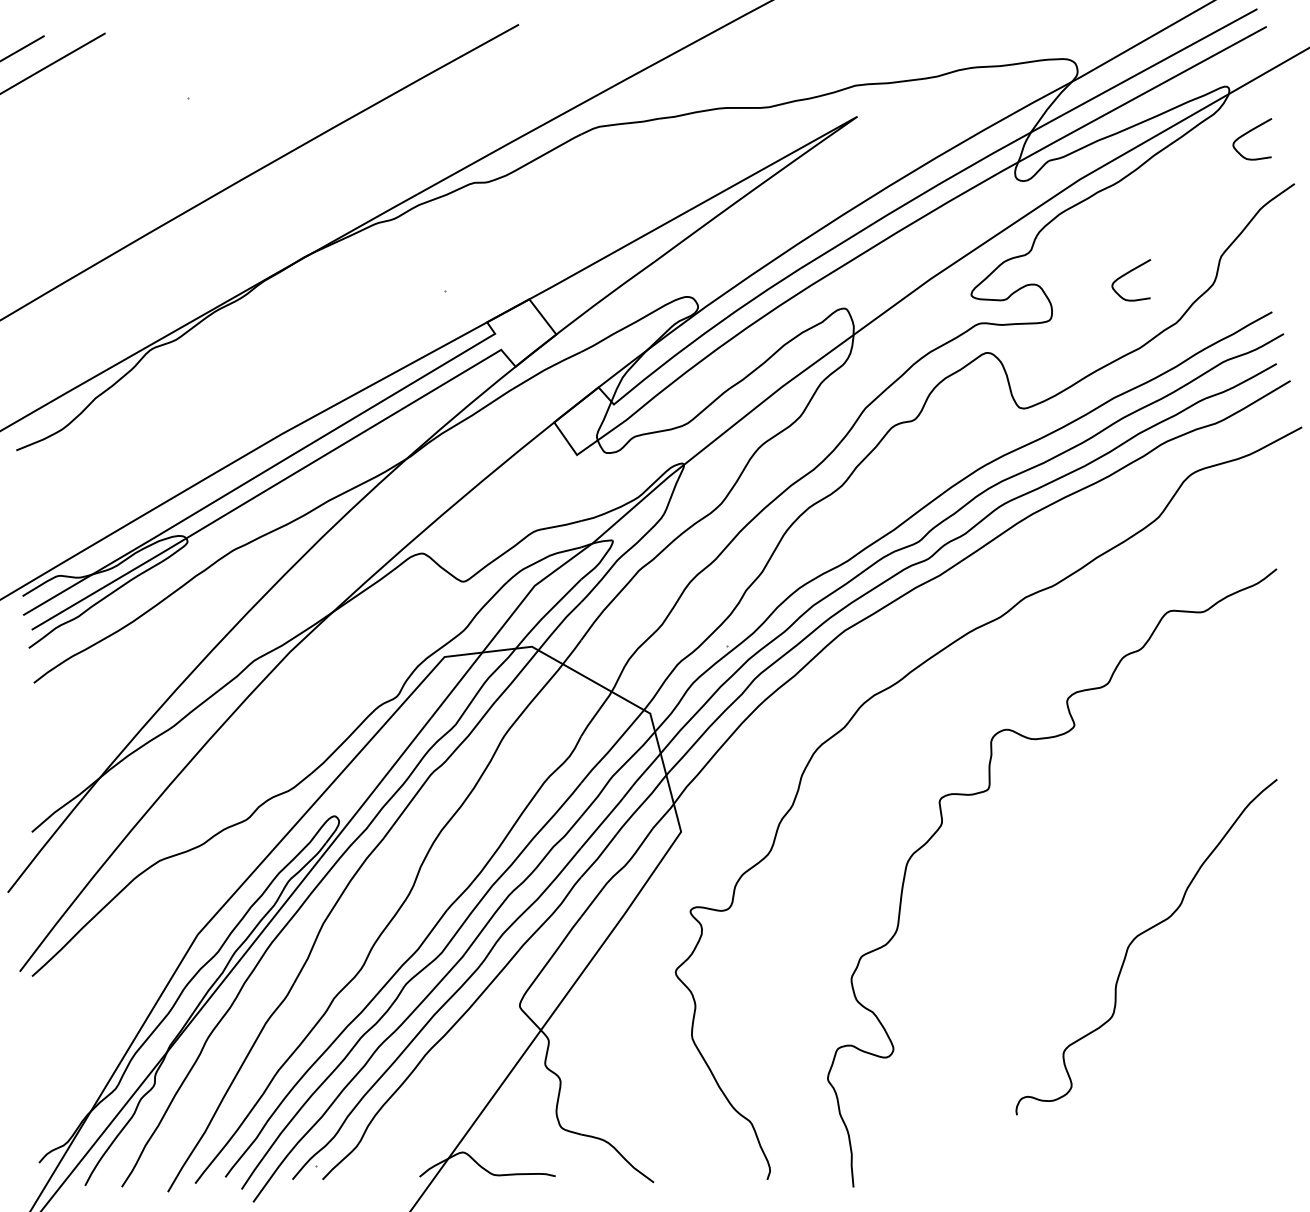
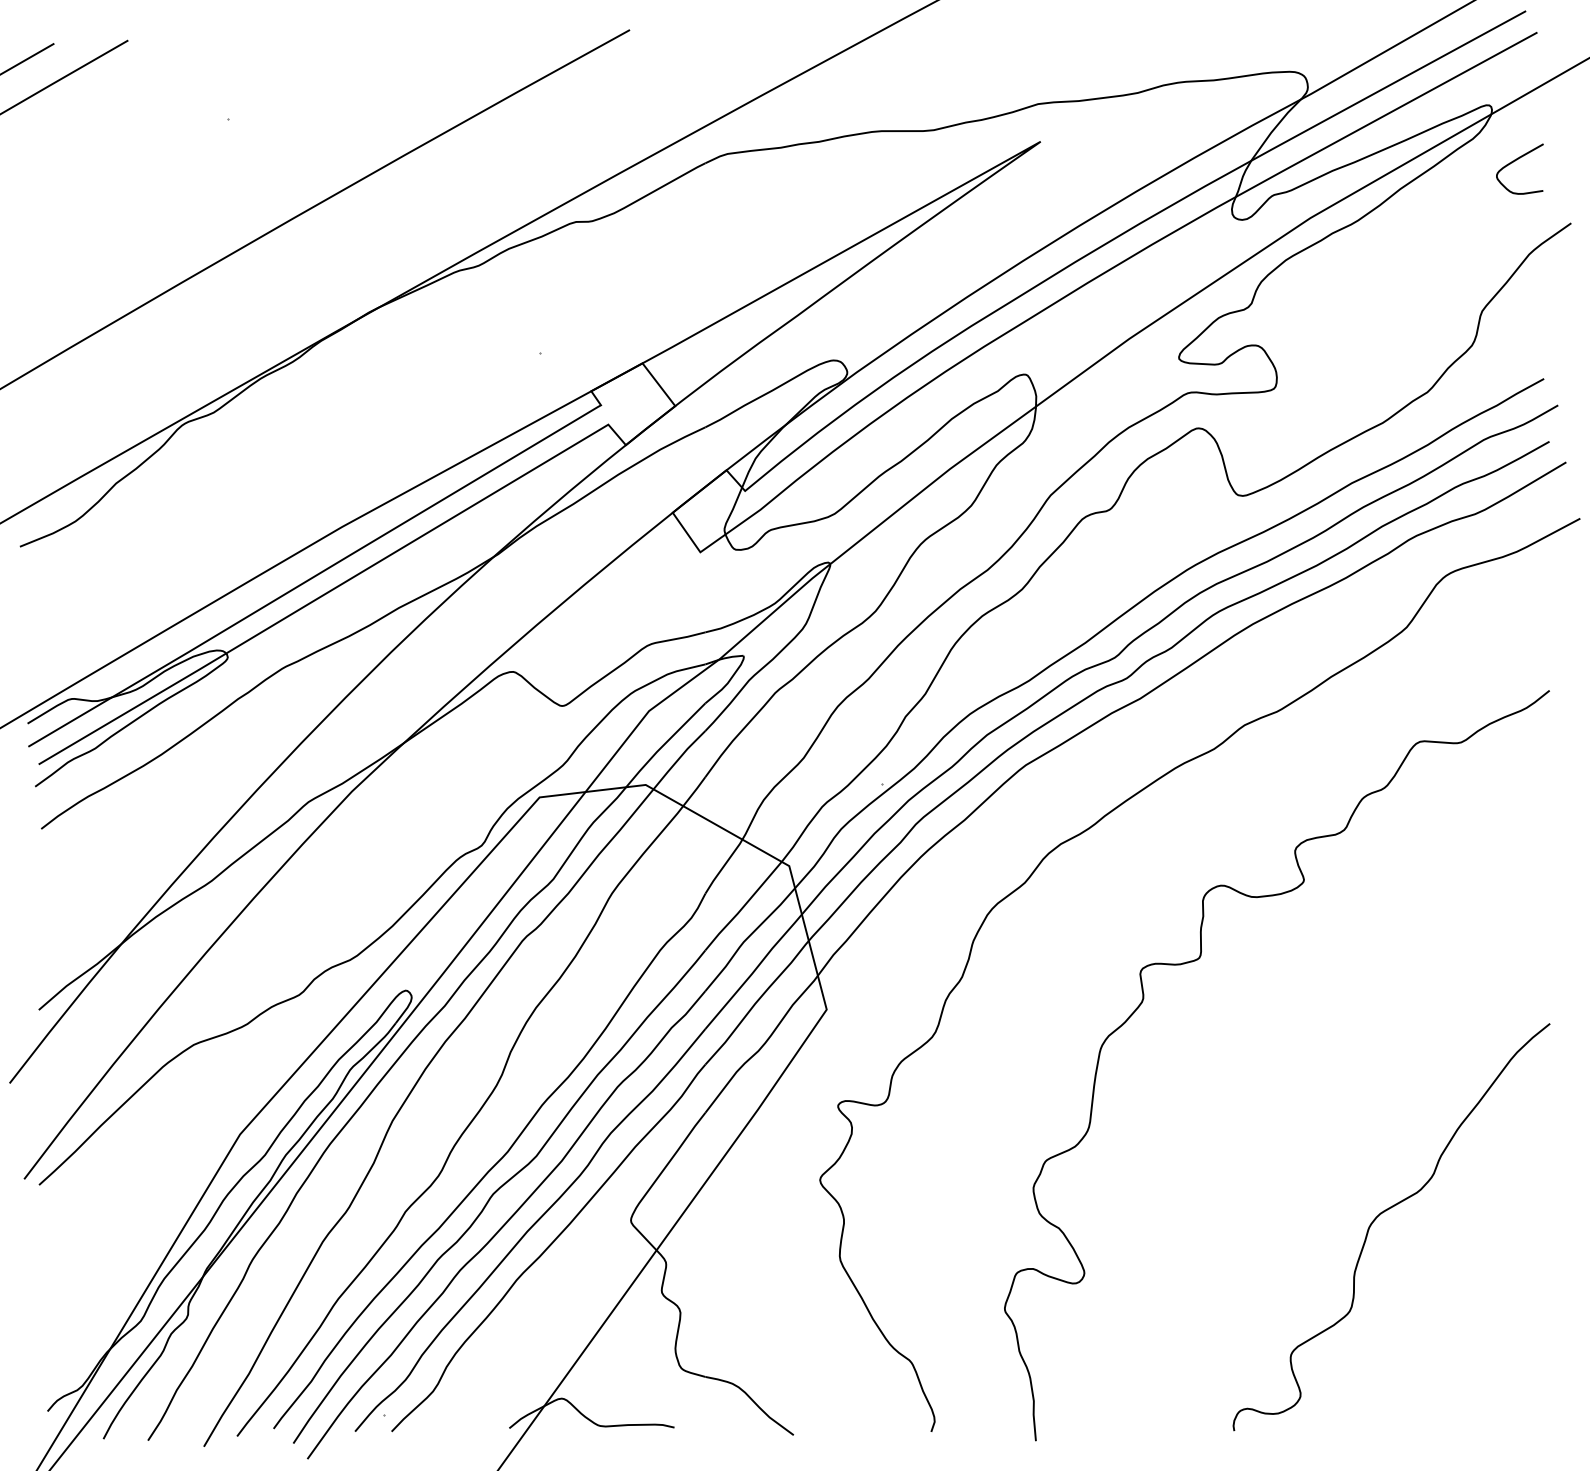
curve: (1127, 274) -> (1368, 333), removed
curve: (1140, 935) -> (1384, 1213), moved

